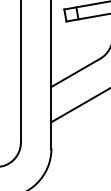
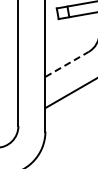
line: (76, 72) -> (67, 64), solid -> dashed

